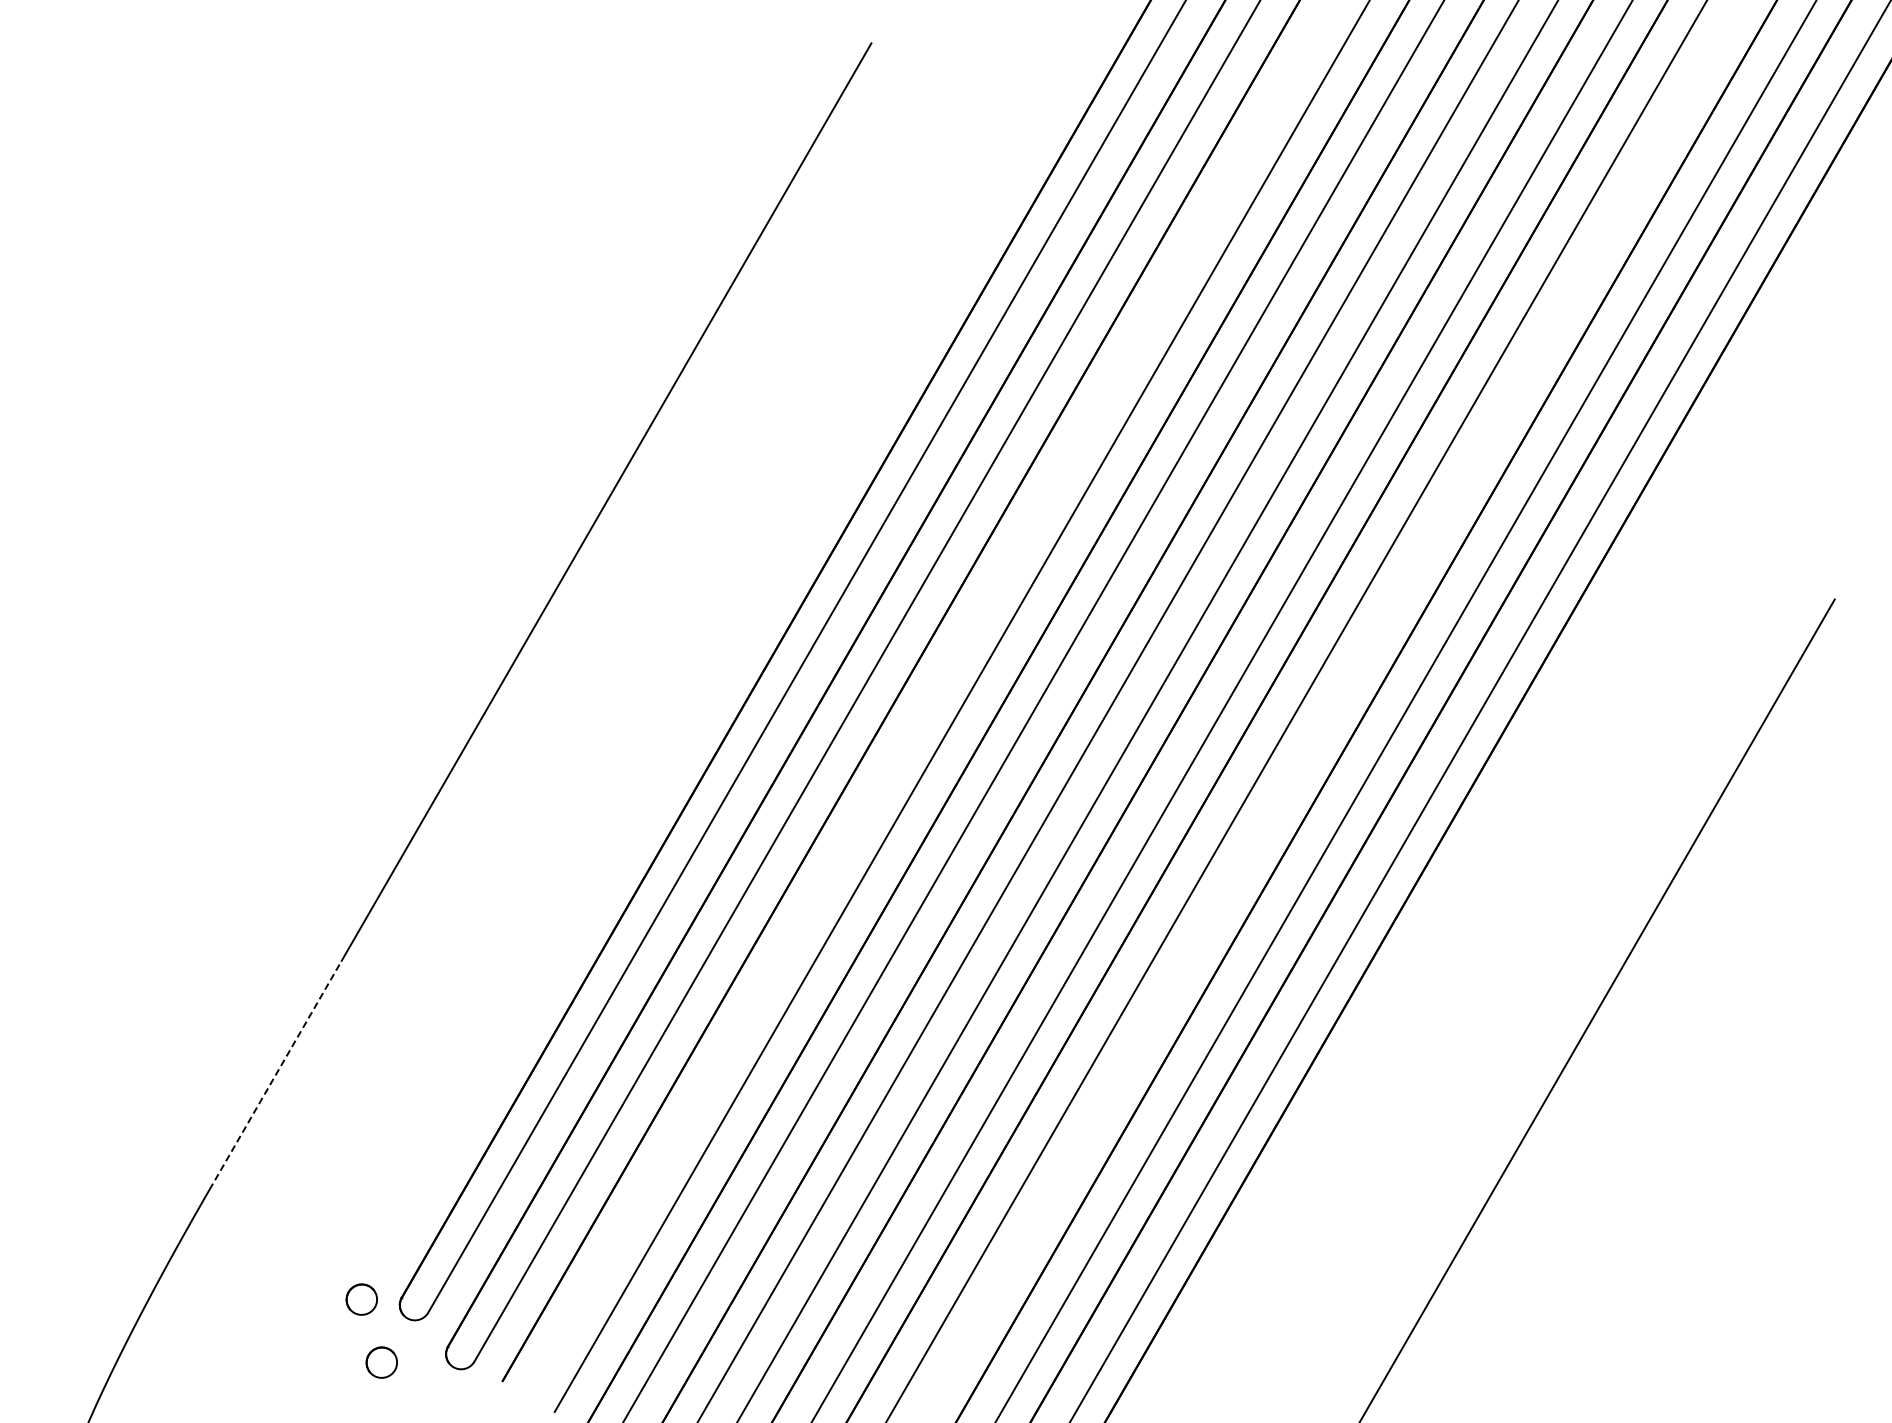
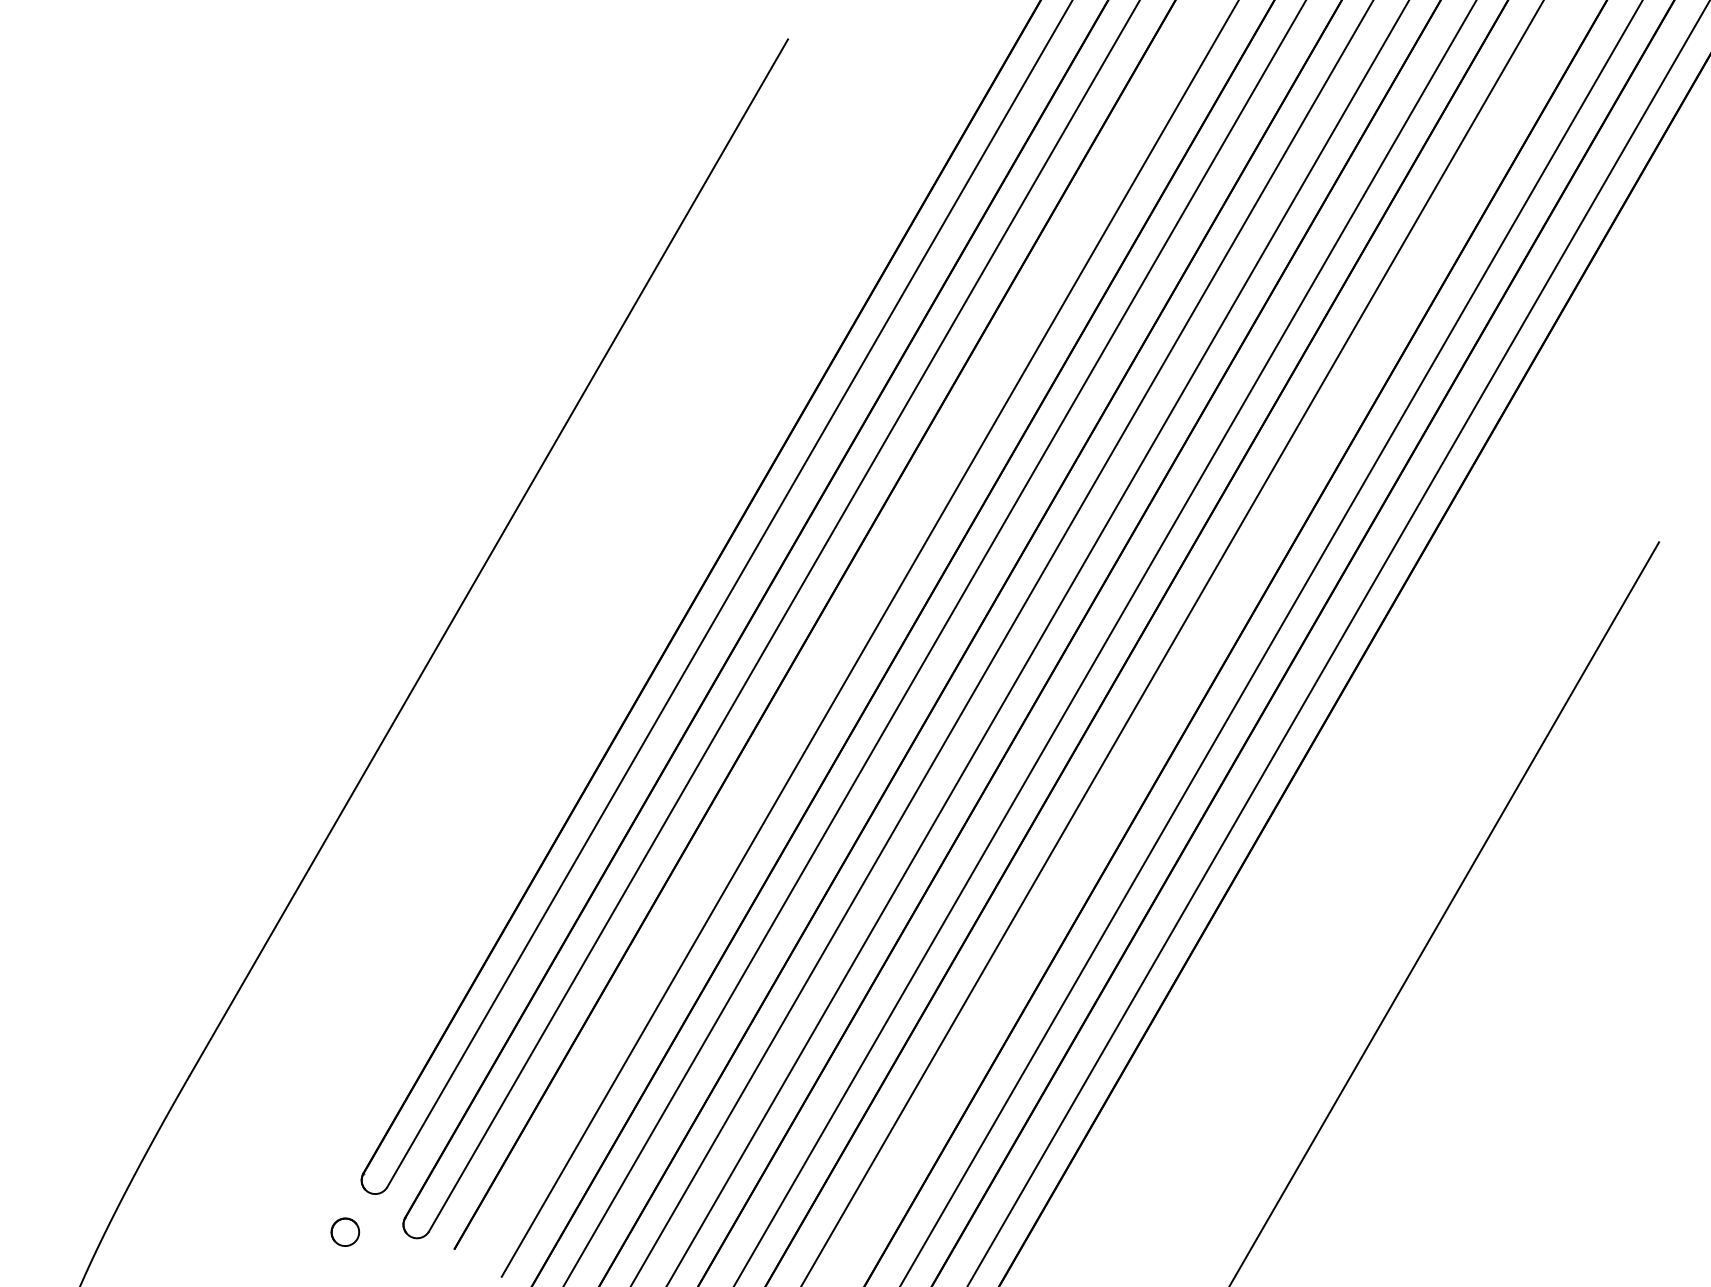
line: (275, 1075) -> (249, 972), dashed -> solid
part: (361, 1299) -> (326, 1175), removed

